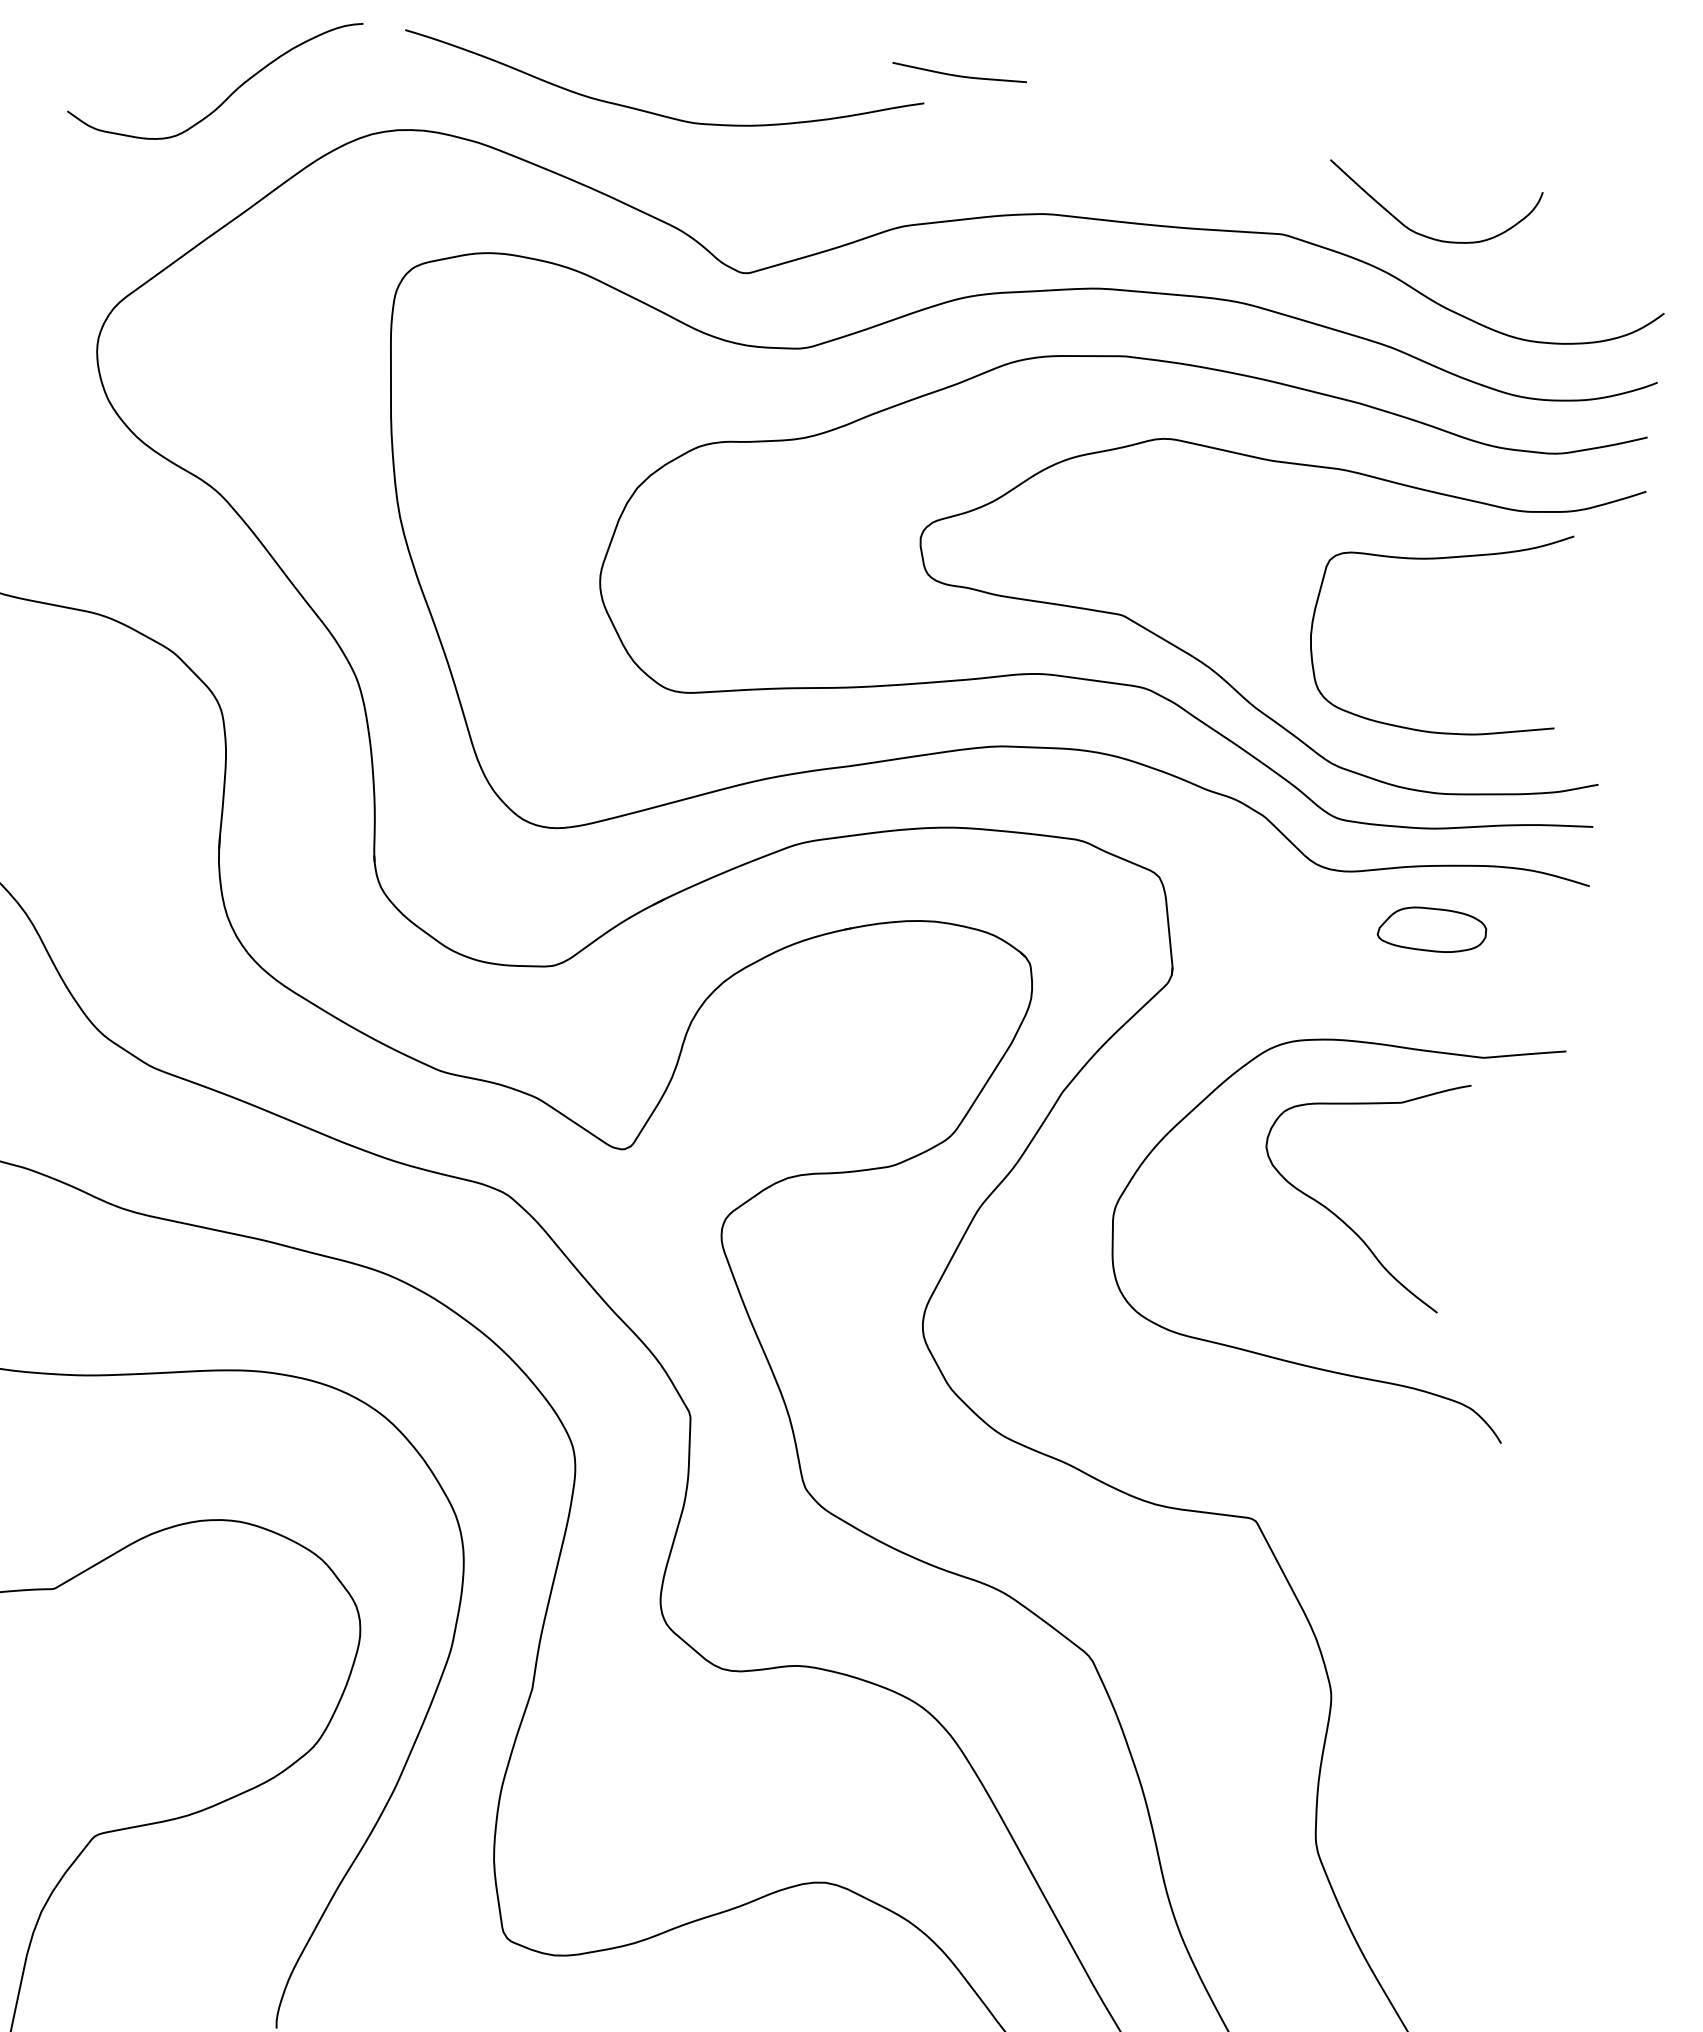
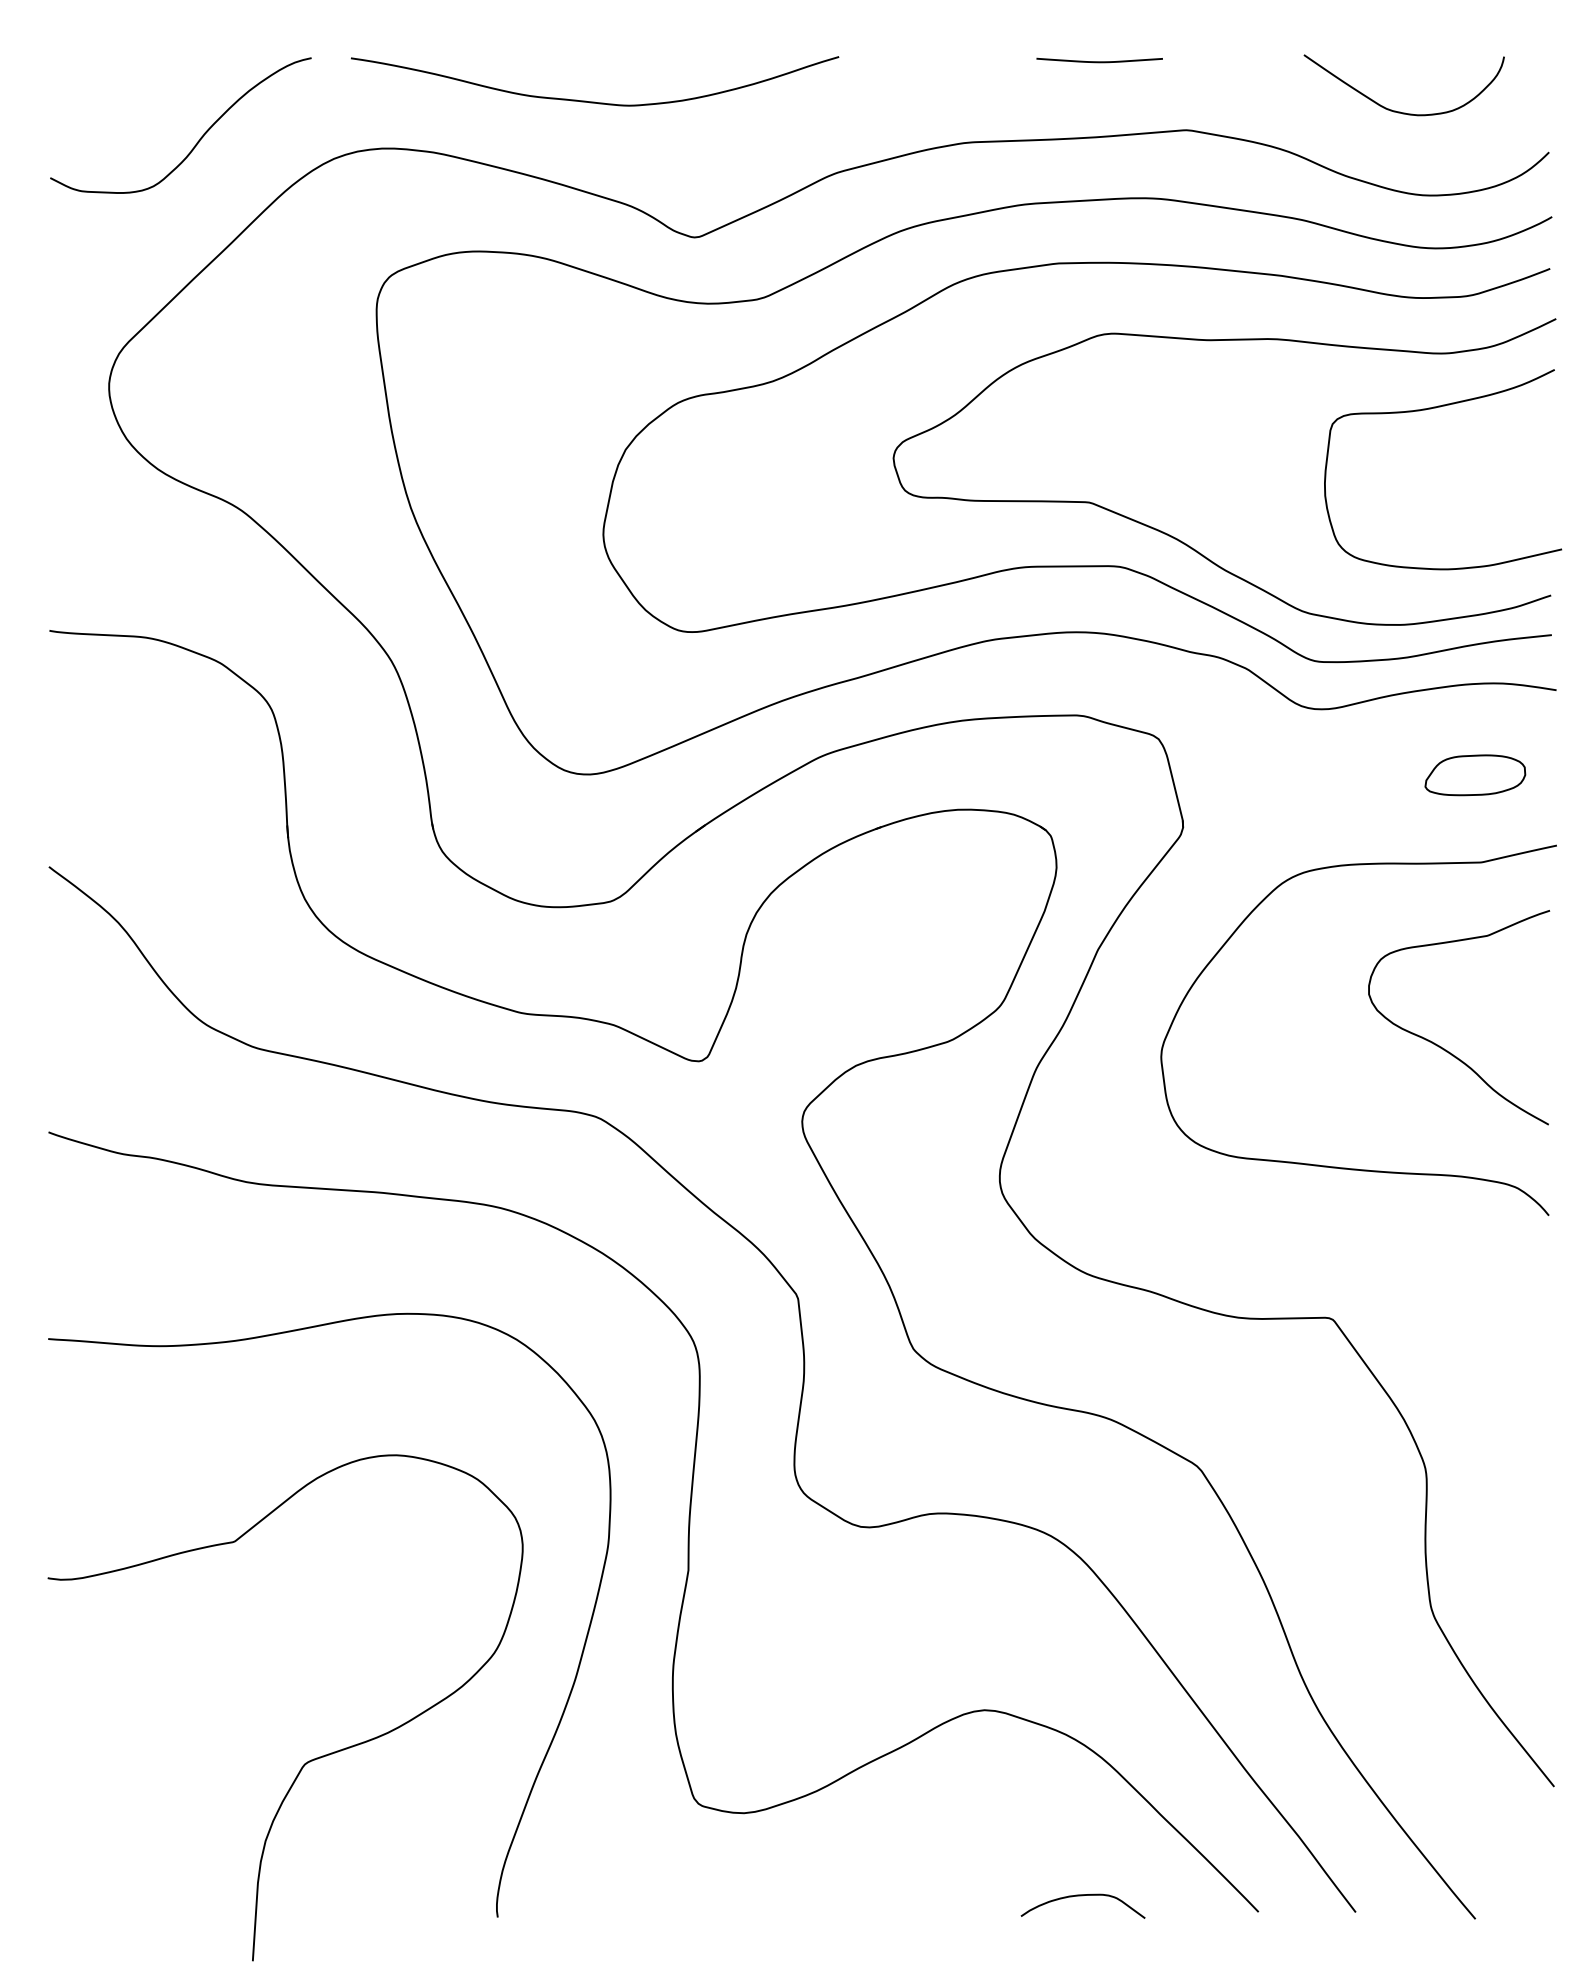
curve: (959, 75) -> (1099, 61), moved
curve: (1424, 234) -> (1400, 111), moved
curve: (1437, 559) -> (1431, 409), moved
part: (1432, 930) -> (1475, 775), moved
curve: (1335, 1213) -> (1441, 1046), moved

